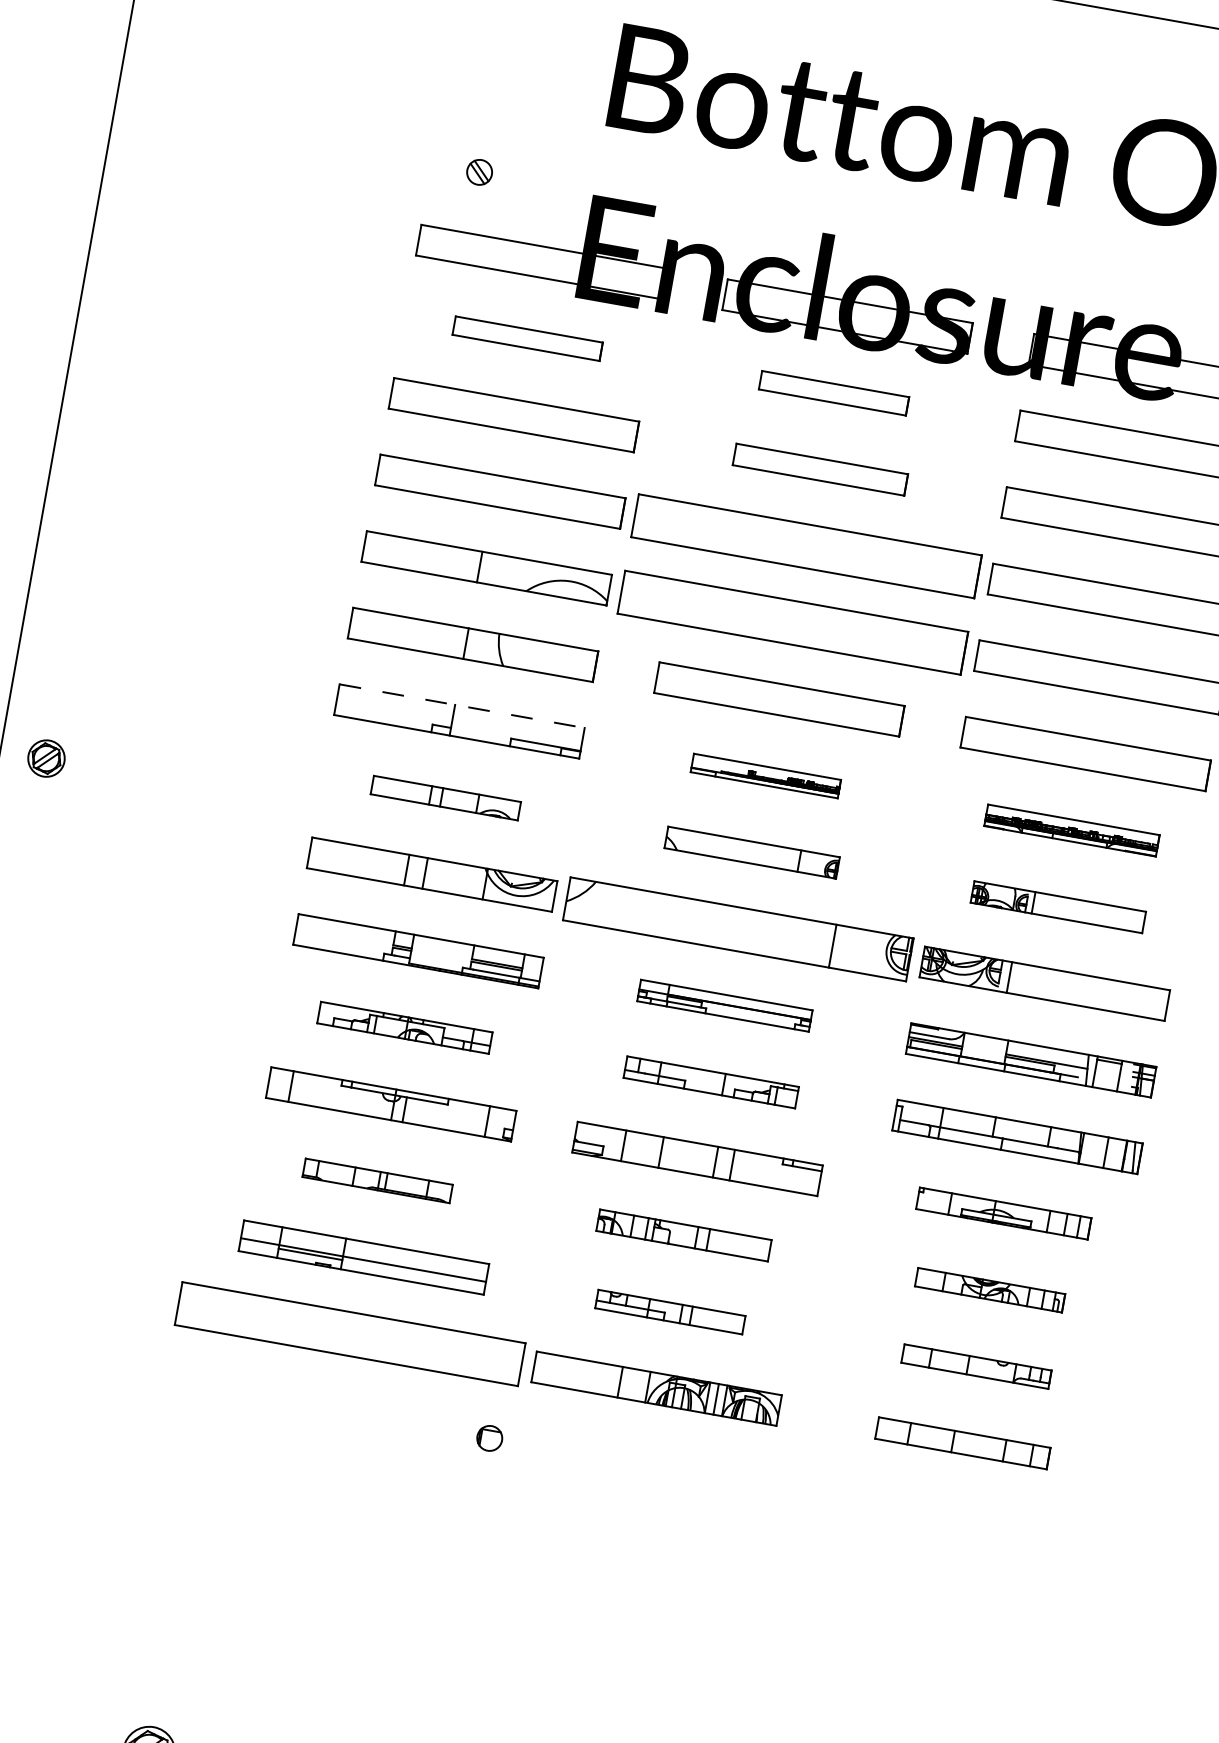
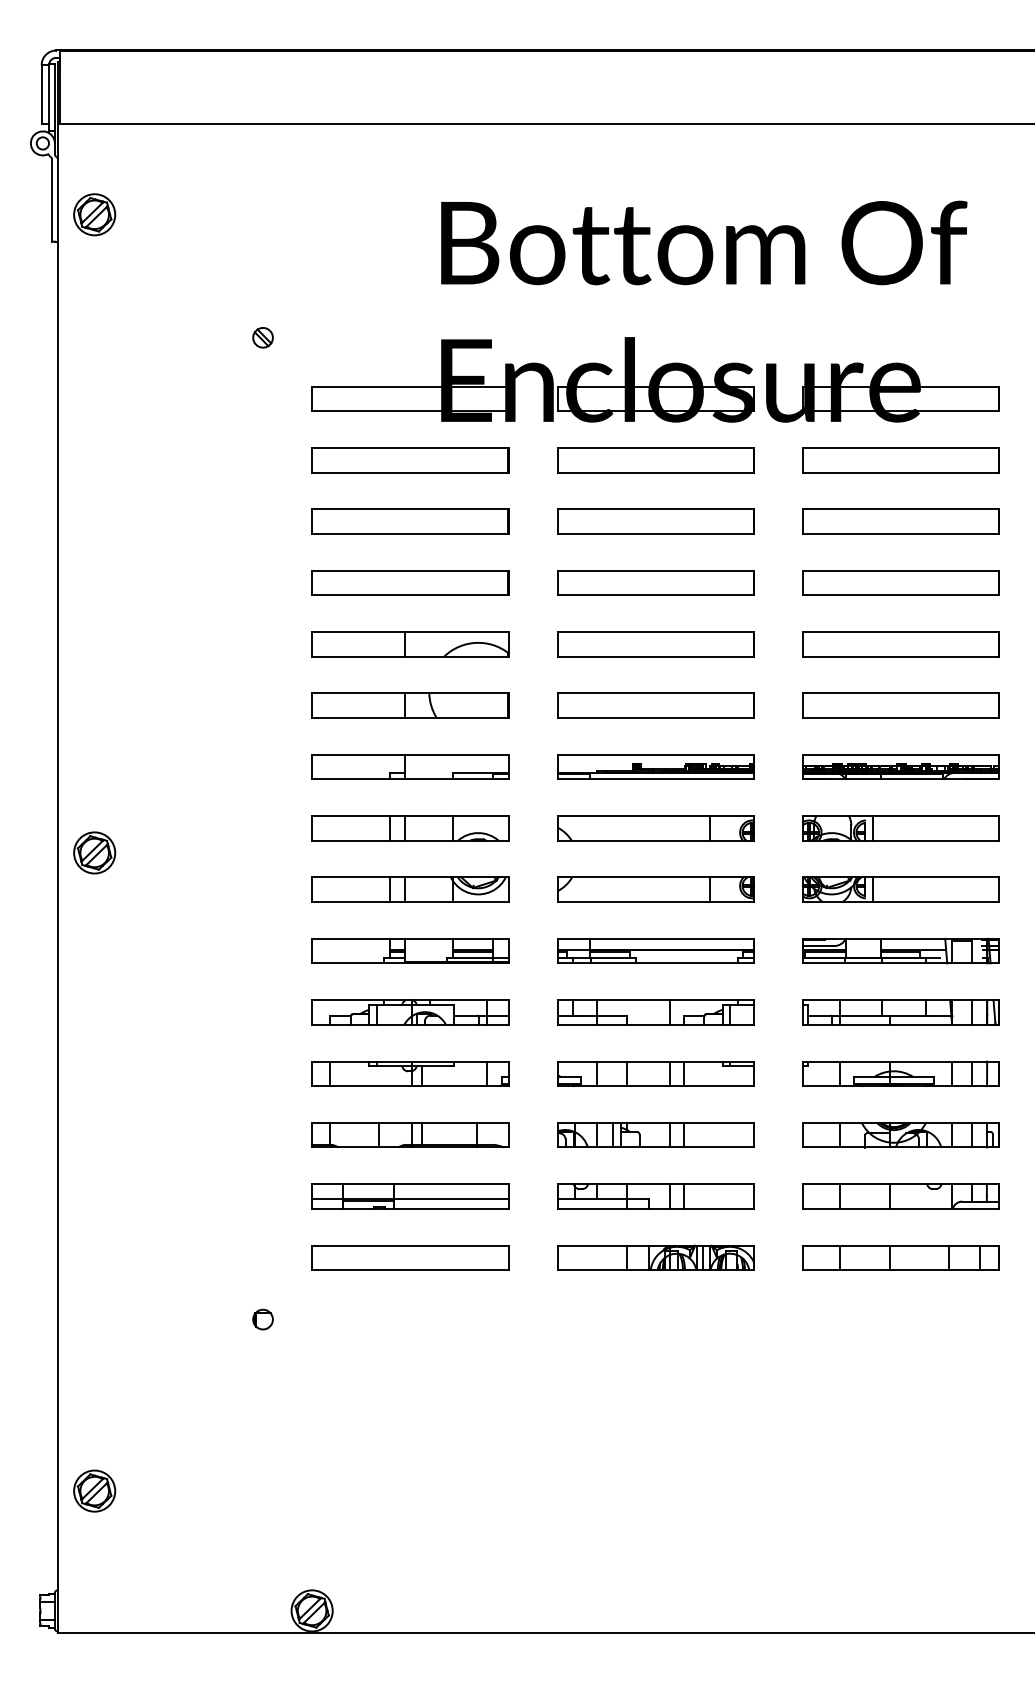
part: (478, 171) -> (262, 337), moved
part: (527, 338) -> (410, 460), size x1.67
part: (833, 393) -> (655, 460), size x1.67
part: (819, 469) -> (655, 521), size x1.43
part: (806, 545) -> (655, 582), size x0.71
part: (792, 623) -> (655, 644), size x0.71
line: (462, 705) -> (410, 754), dashed -> solid
part: (46, 757) -> (94, 852), size x1.43
part: (765, 775) -> (655, 766), size x1.67
part: (445, 798) -> (410, 828), size x1.67
part: (1071, 829) -> (900, 766), size x1.43
part: (751, 852) -> (655, 828), size x1.43
part: (1057, 907) -> (900, 828), size x1.43
part: (738, 928) -> (655, 889), size x0.71
part: (724, 1004) -> (655, 950), size x1.43
part: (405, 1027) -> (410, 1012), size x1.43
part: (710, 1082) -> (655, 1012), size x1.43
part: (377, 1180) -> (410, 1134), size x1.67
part: (1003, 1212) -> (900, 1073), size x1.43
part: (683, 1234) -> (655, 1134), size x1.43
part: (989, 1290) -> (900, 1135), size x1.67
part: (669, 1311) -> (655, 1196), size x1.67
part: (350, 1333) -> (410, 1257), size x0.71
part: (975, 1366) -> (900, 1196), size x1.67
part: (489, 1438) -> (262, 1319), moved
part: (962, 1442) -> (900, 1257), size x1.43

